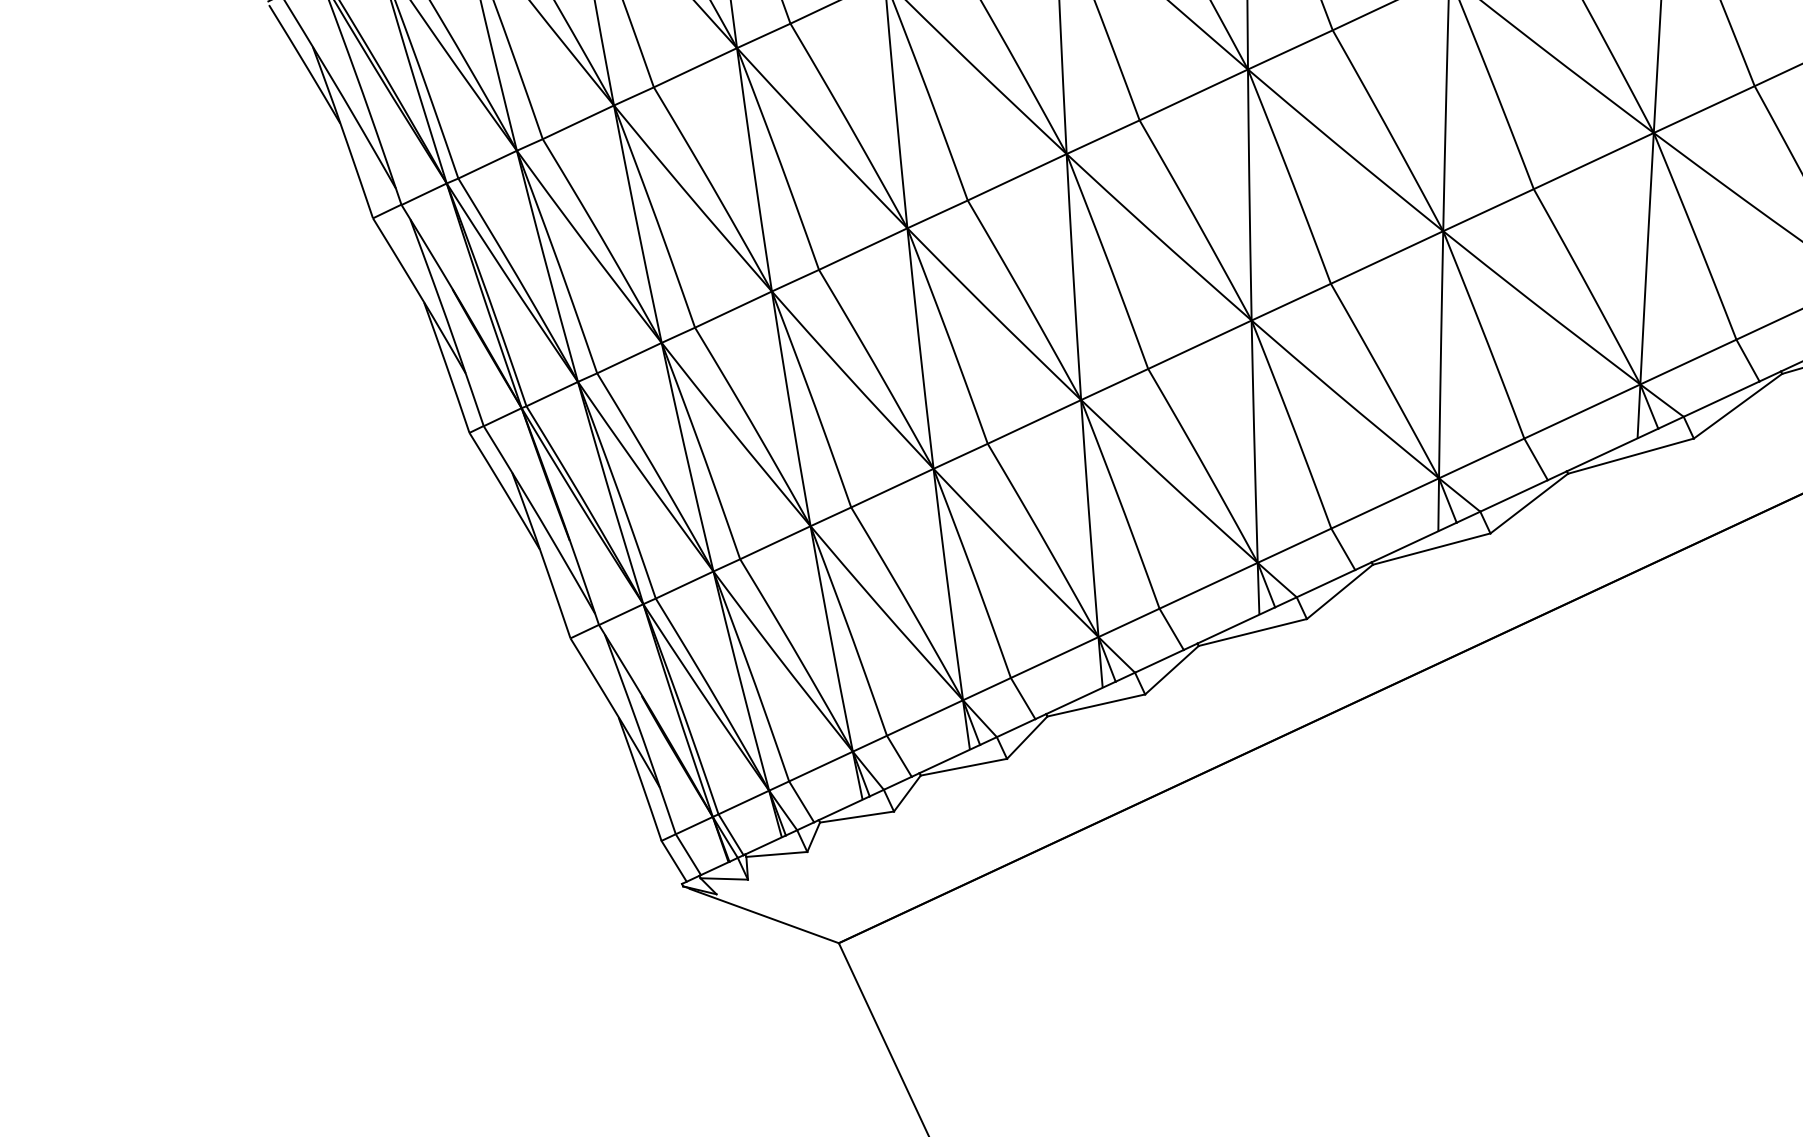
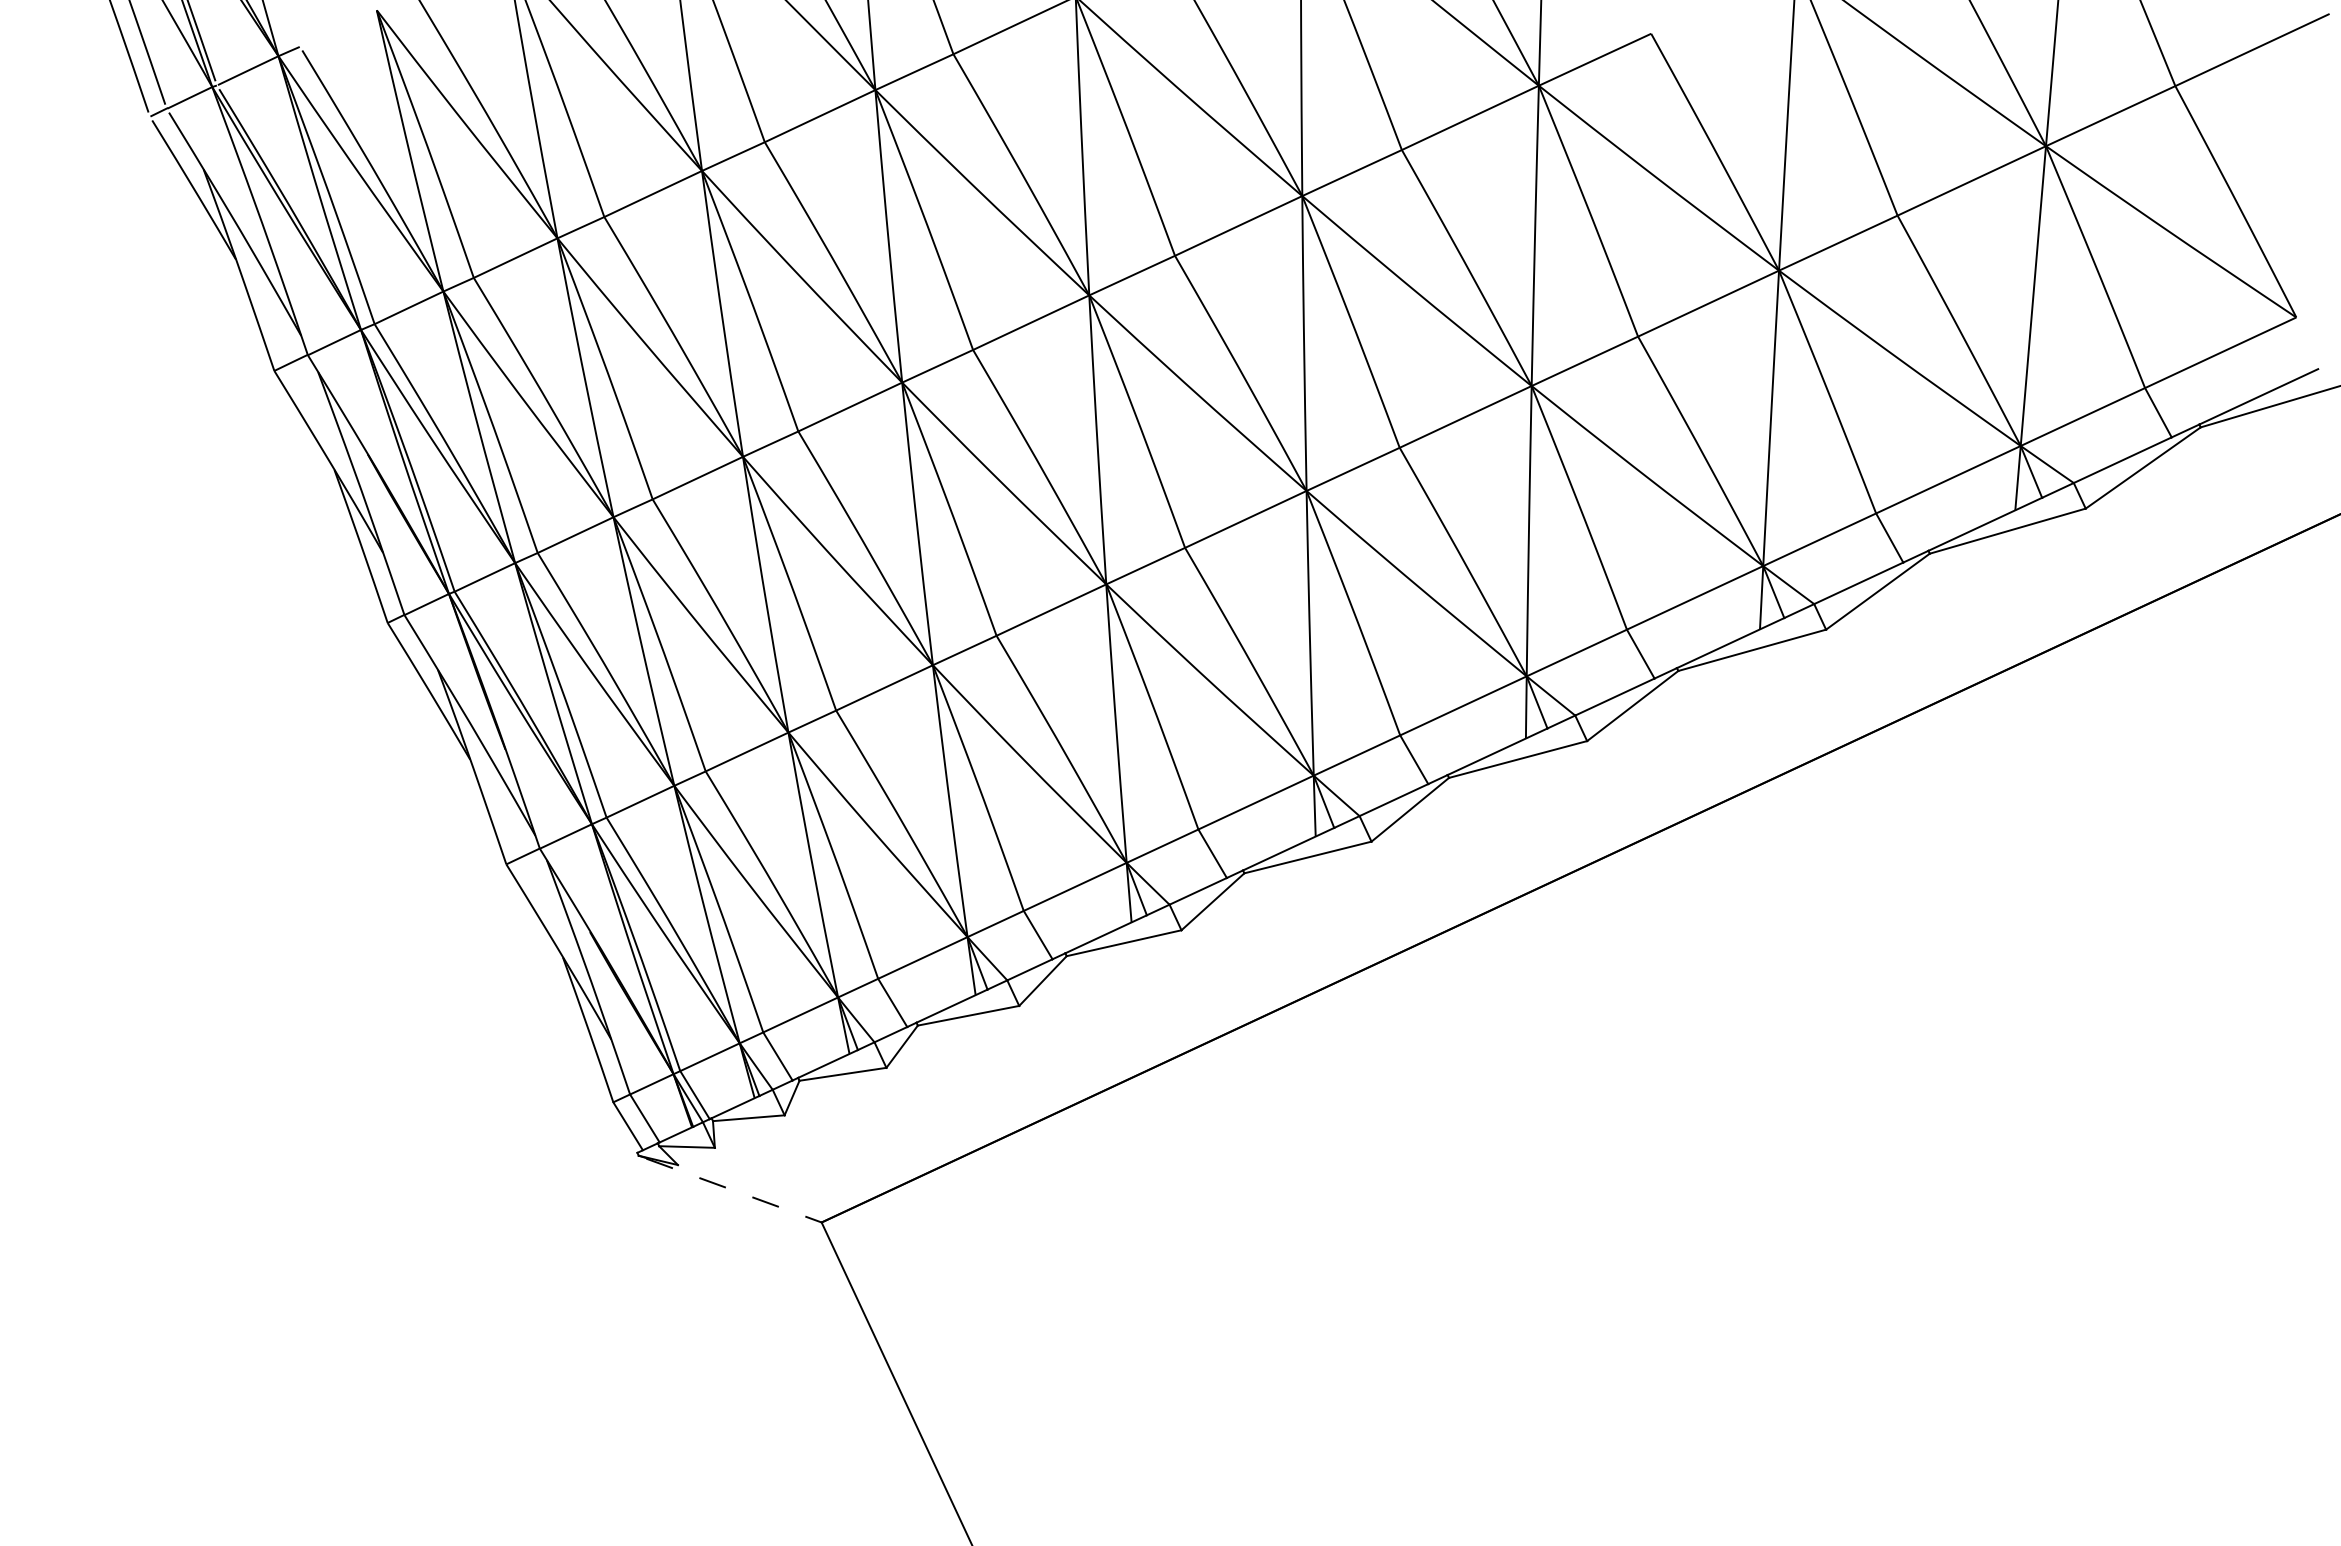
line: (764, 915) -> (734, 1190), solid -> dashed

